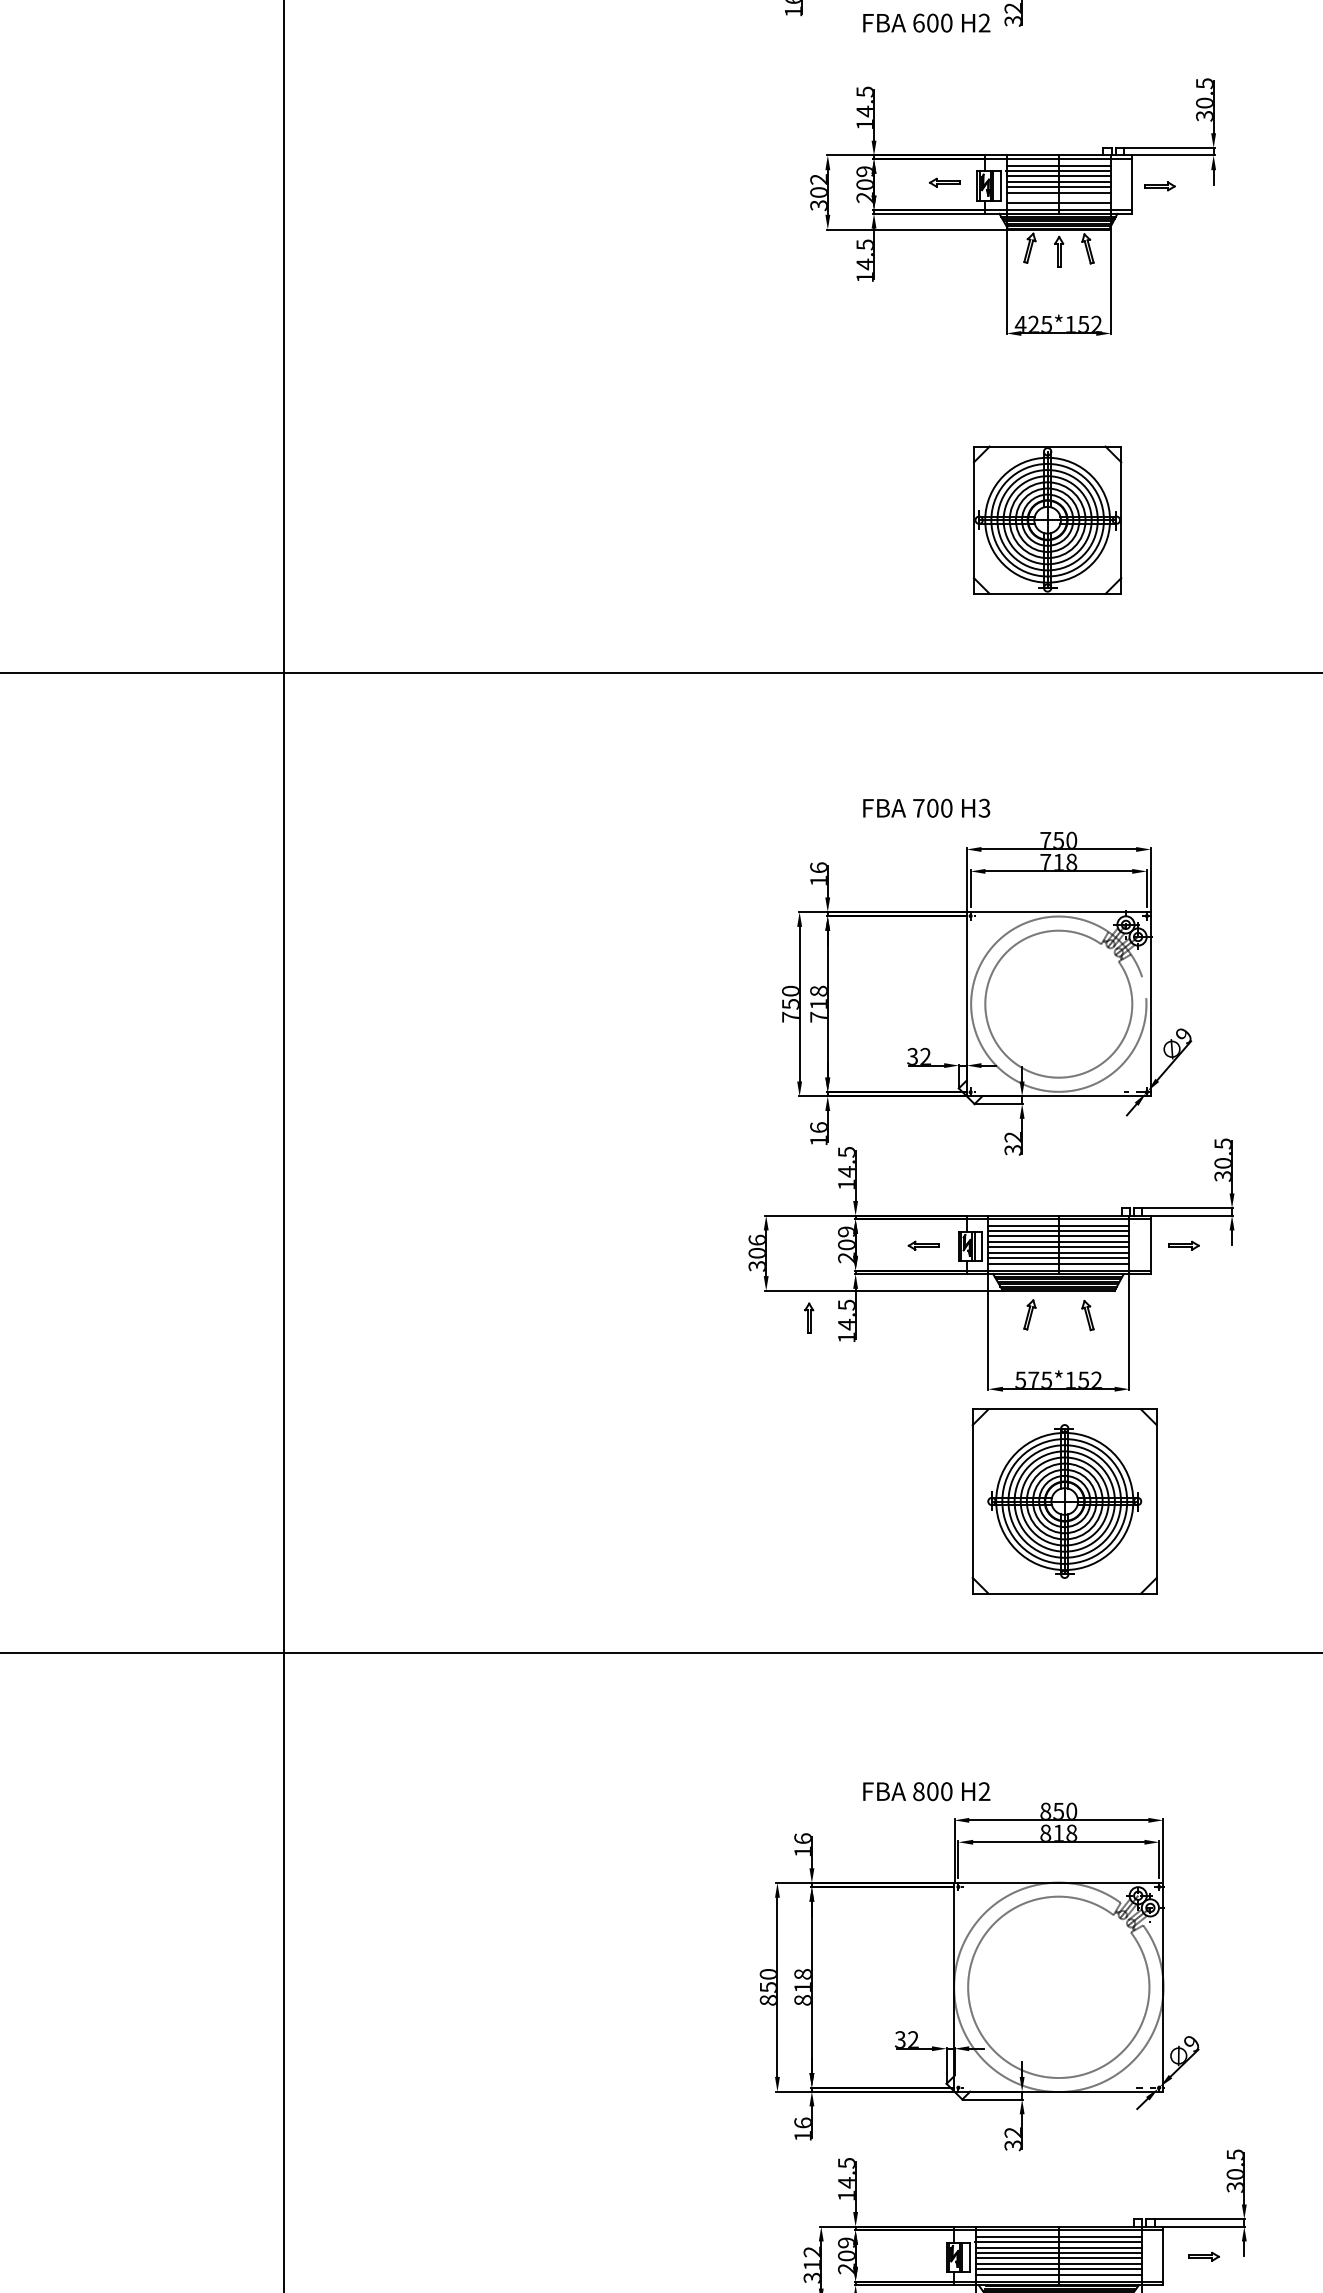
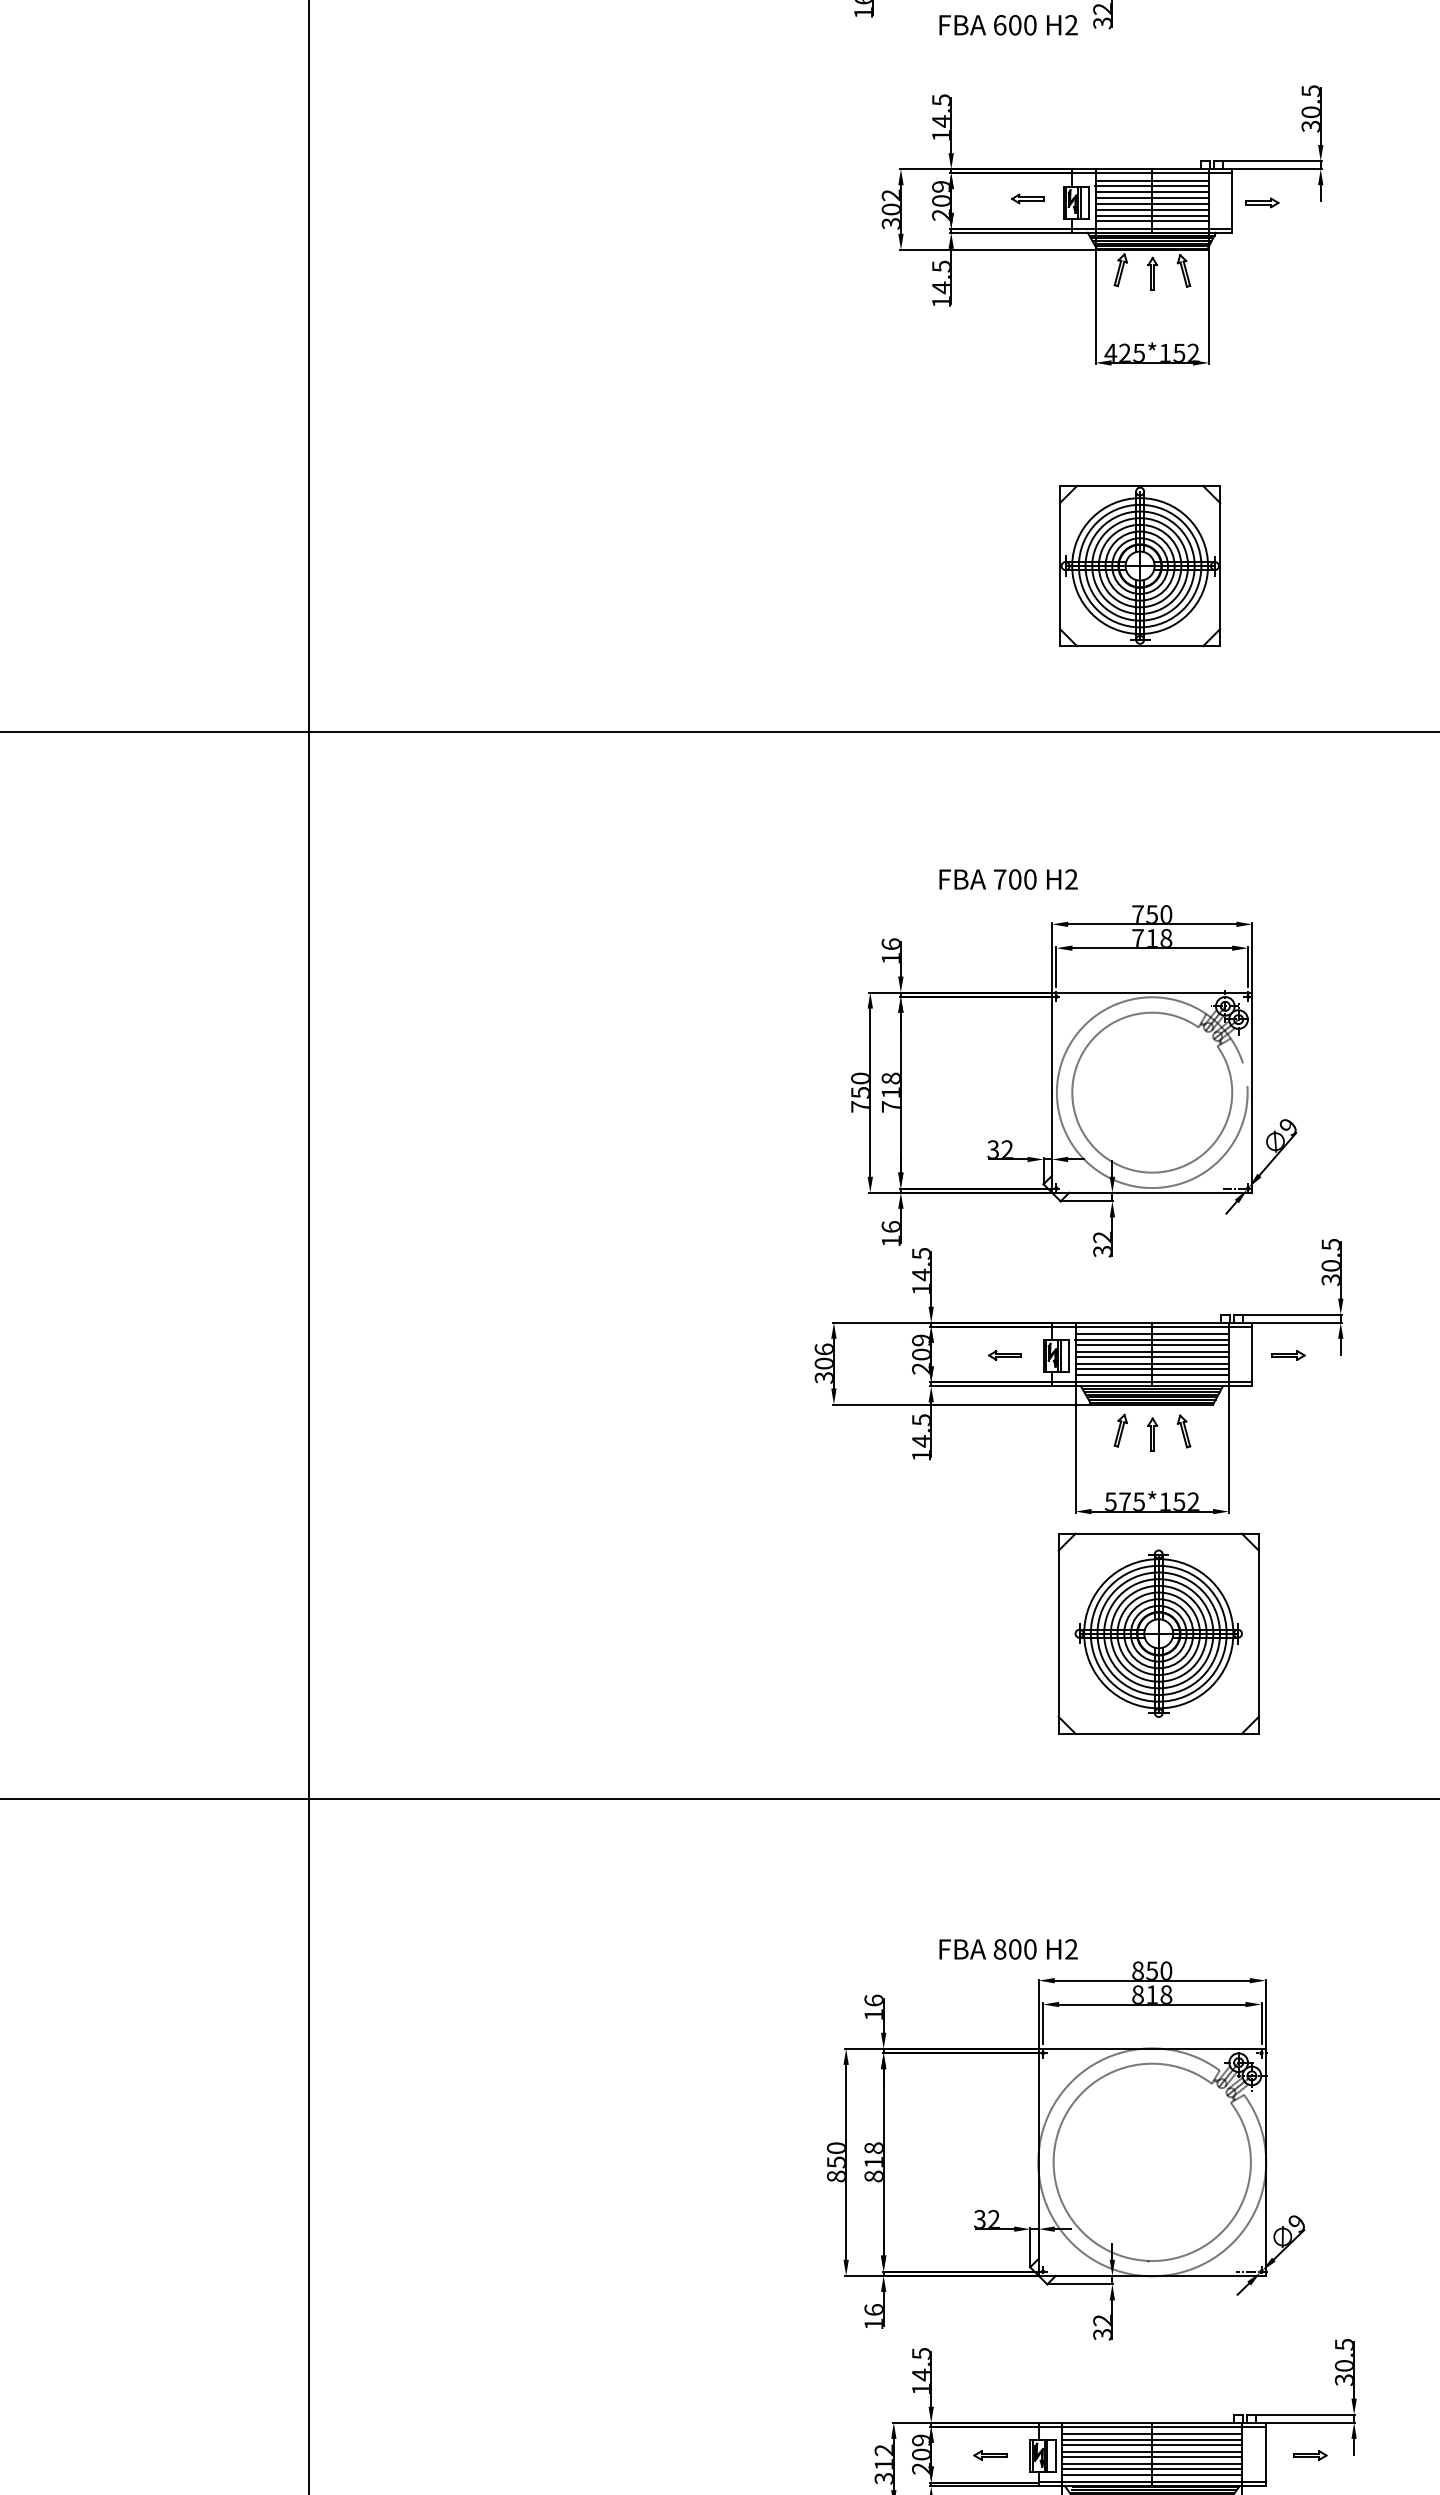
line: (1059, 197) -> (1152, 215), added
text: (984, 808) -> (1071, 879), H3 -> H2
part: (809, 1318) -> (1152, 1434), moved
part: (910, 2256) -> (990, 2455), added

